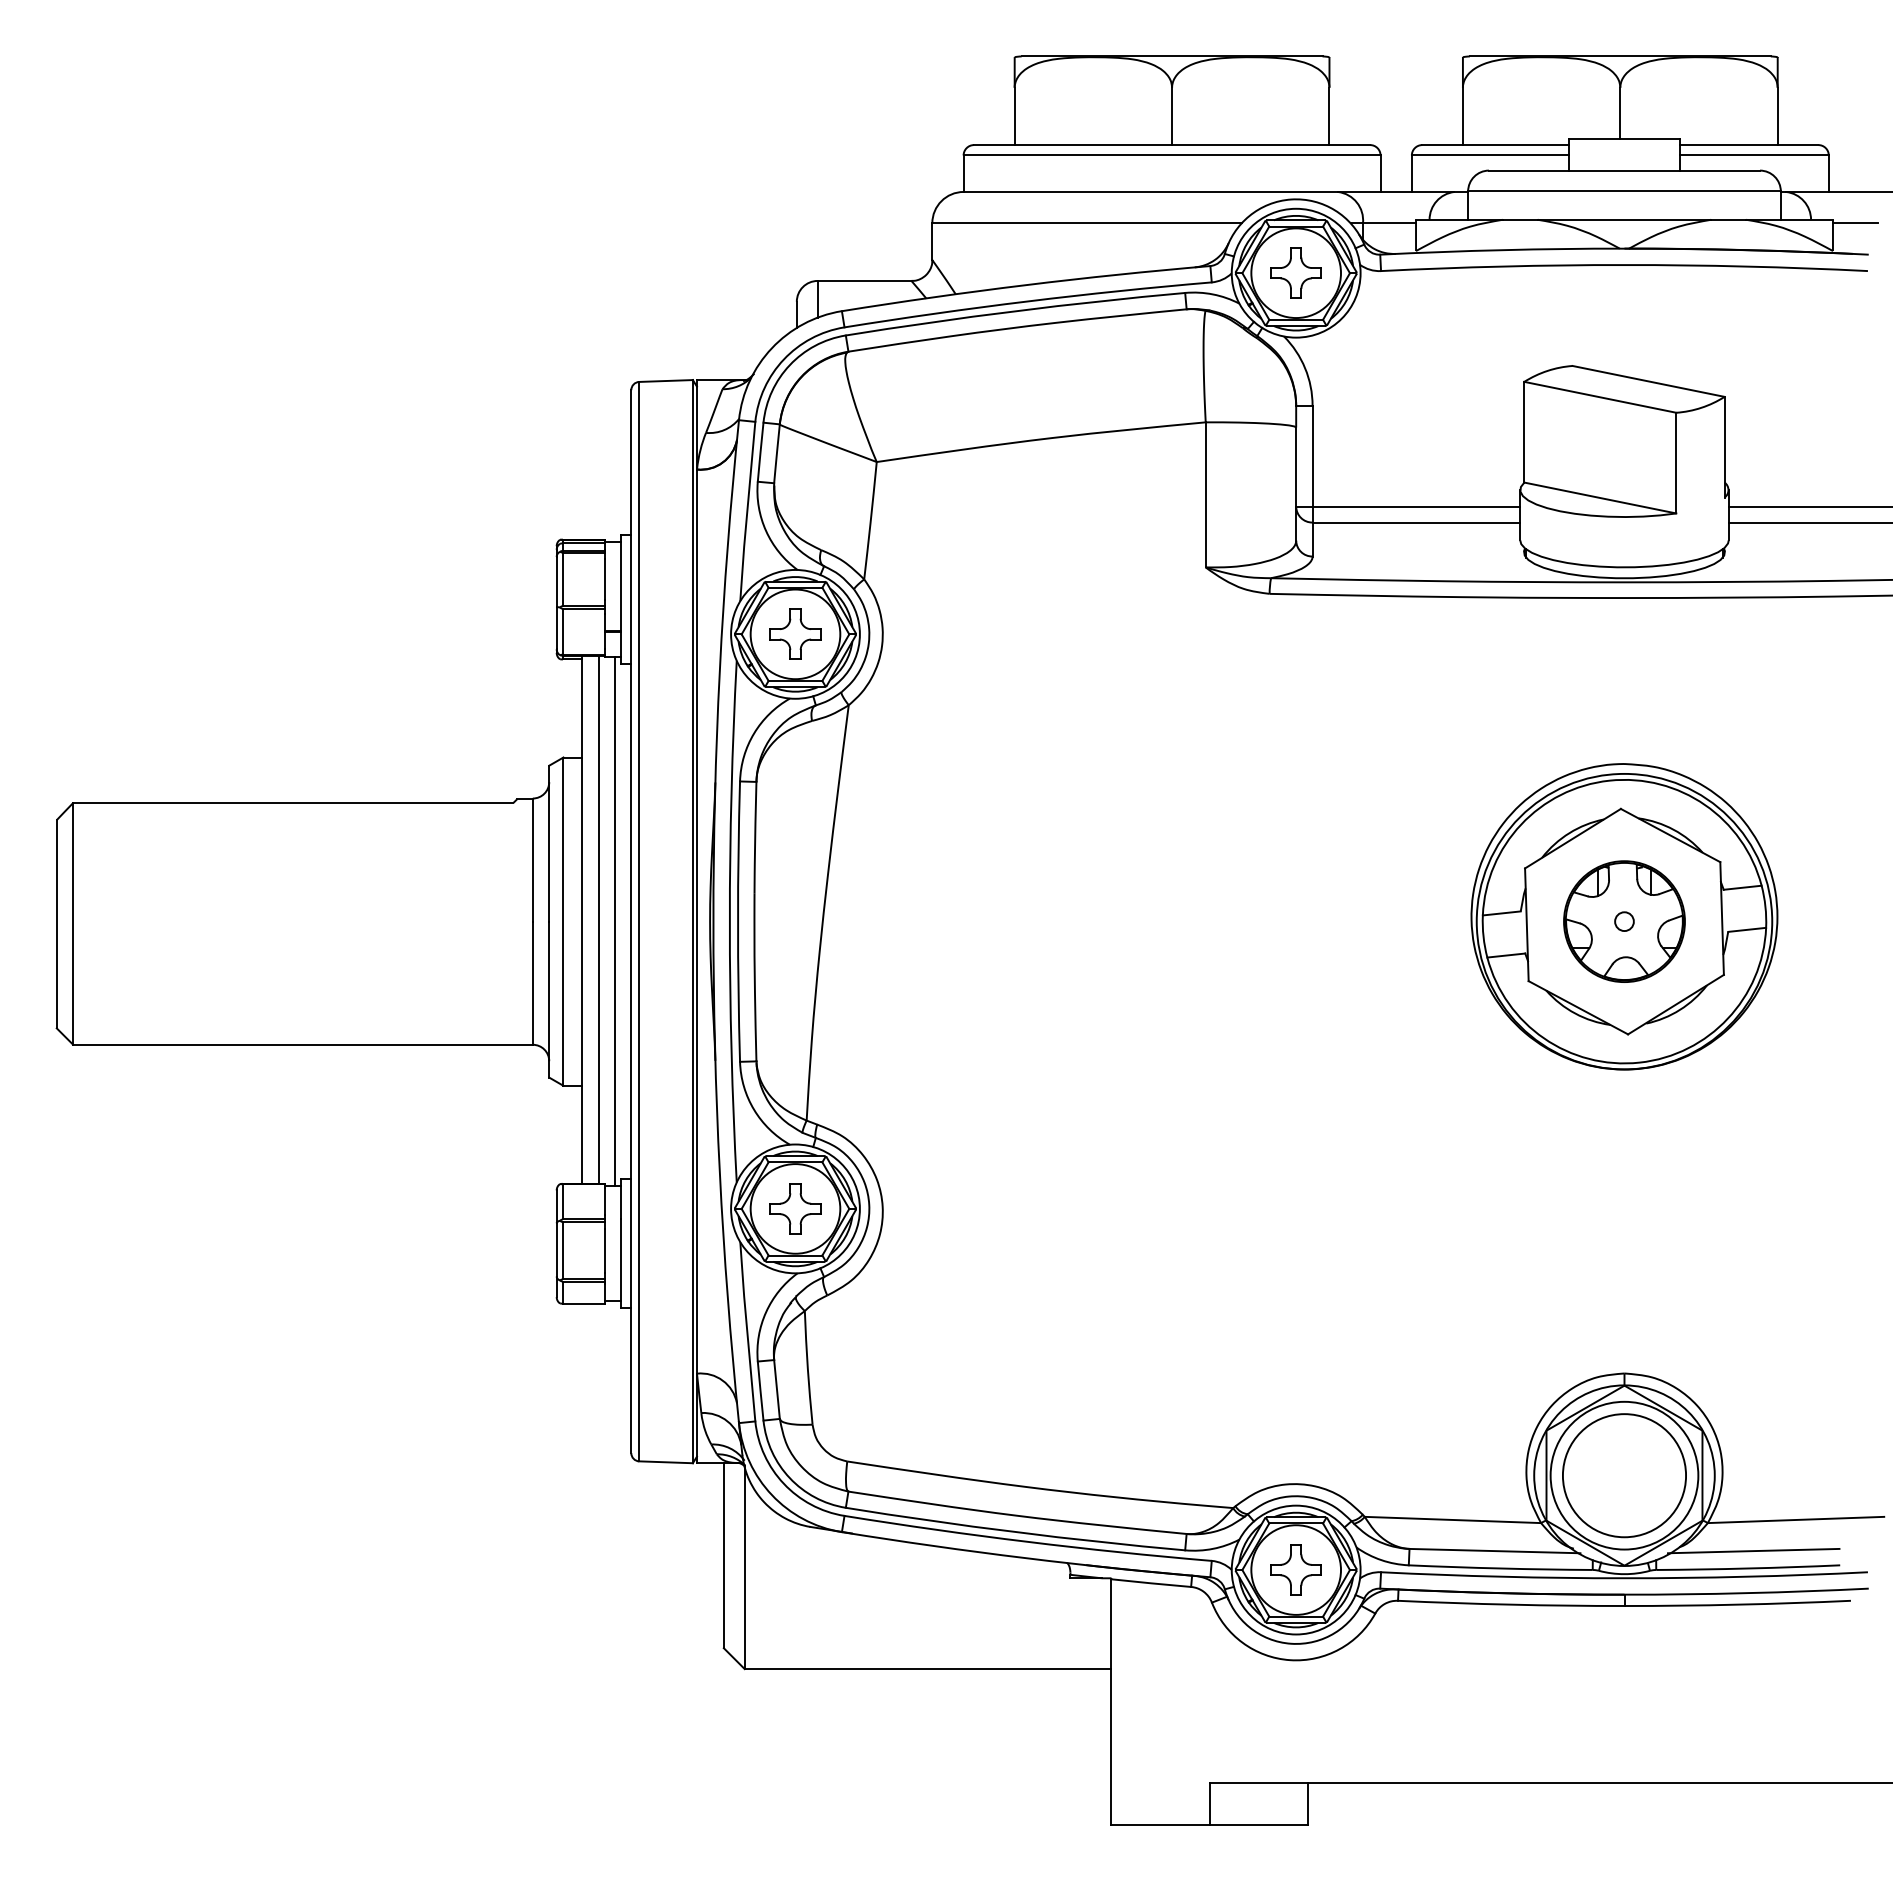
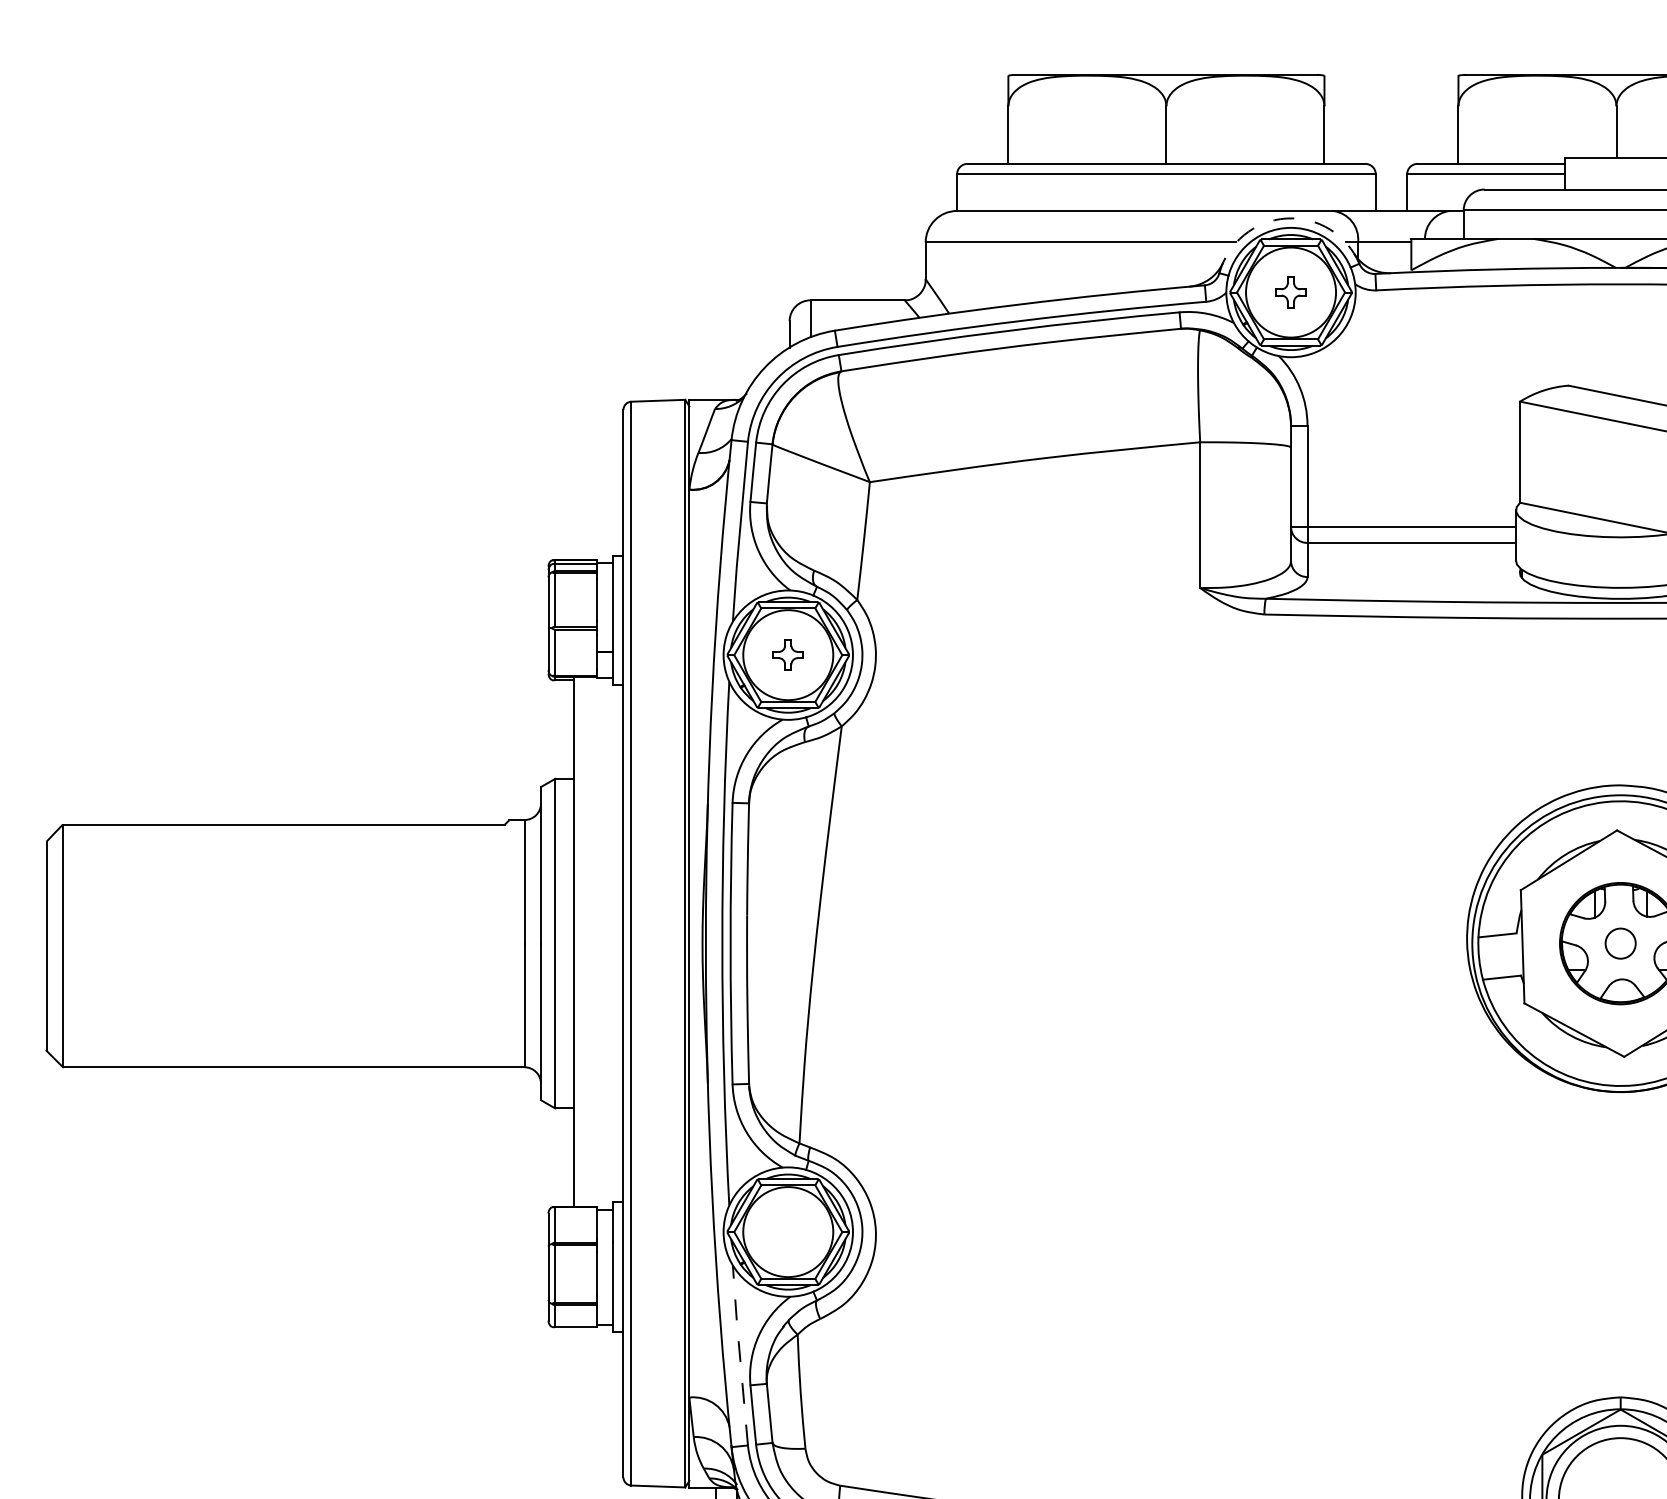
arc: (1291, 199) -> (1286, 218), solid -> dashed
part: (1295, 272) -> (1290, 291), size x0.6
part: (795, 633) -> (788, 654), size x0.6
line: (598, 919) -> (590, 941), removed
line: (614, 921) -> (606, 943), removed
circle: (1624, 921) -> (1620, 943), size x1.6
part: (795, 1208) -> (788, 1231), removed
line: (747, 1331) -> (740, 1355), solid -> dashed

